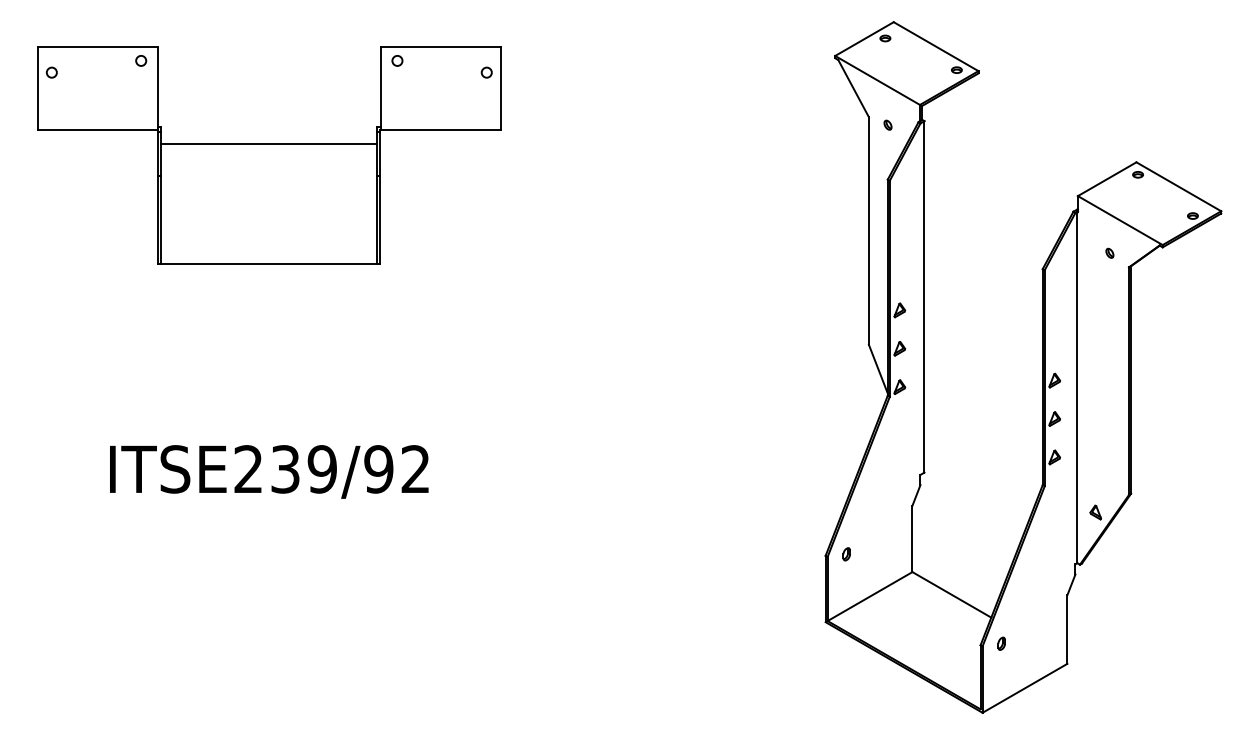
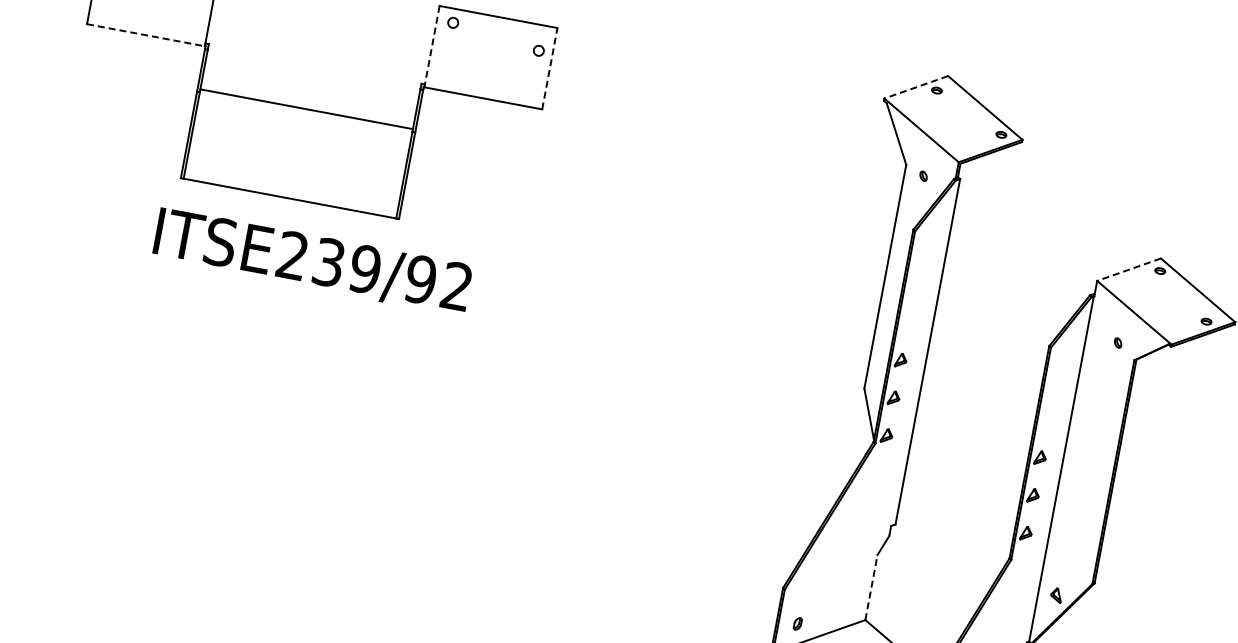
line: (864, 39) -> (916, 87), solid -> dashed
line: (500, 87) -> (549, 67), solid -> dashed
line: (381, 88) -> (432, 47), solid -> dashed
line: (97, 129) -> (145, 35), solid -> dashed
line: (269, 143) -> (306, 109), moved
line: (1107, 179) -> (1129, 270), solid -> dashed
text: (269, 471) -> (312, 261), moved
line: (912, 538) -> (871, 587), solid -> dashed
part: (846, 554) -> (797, 624), moved

